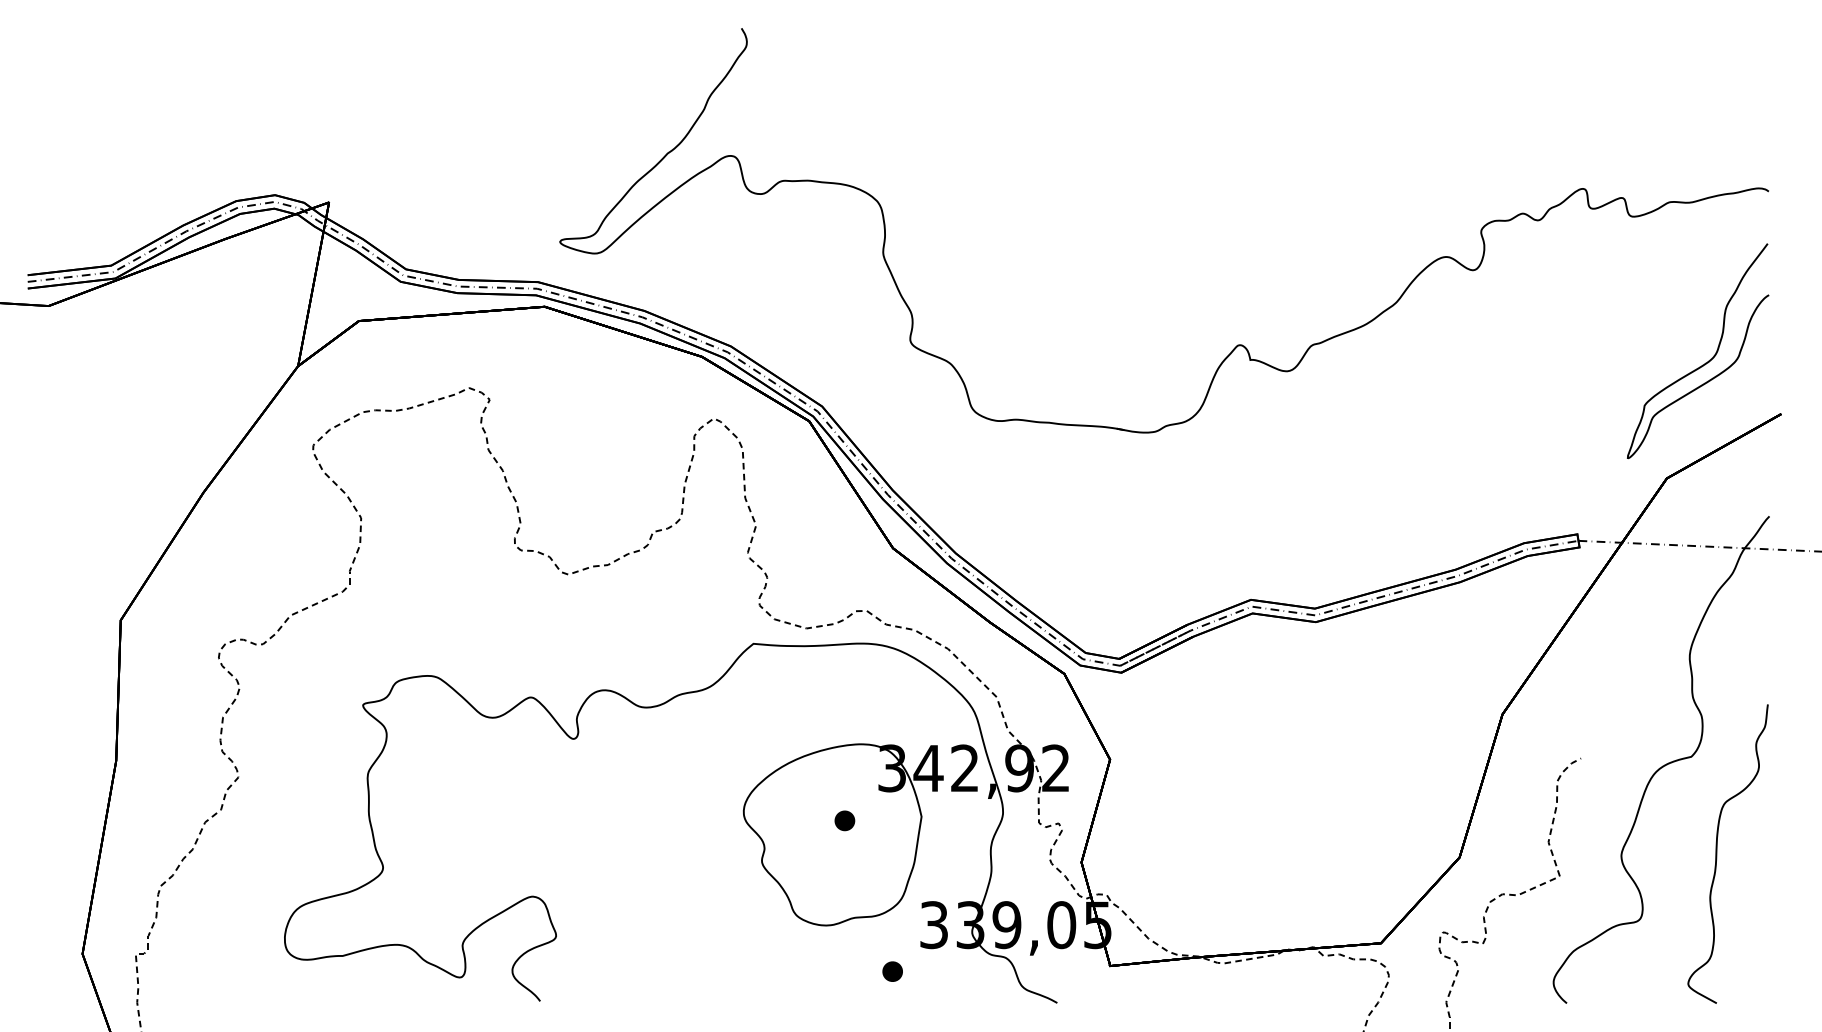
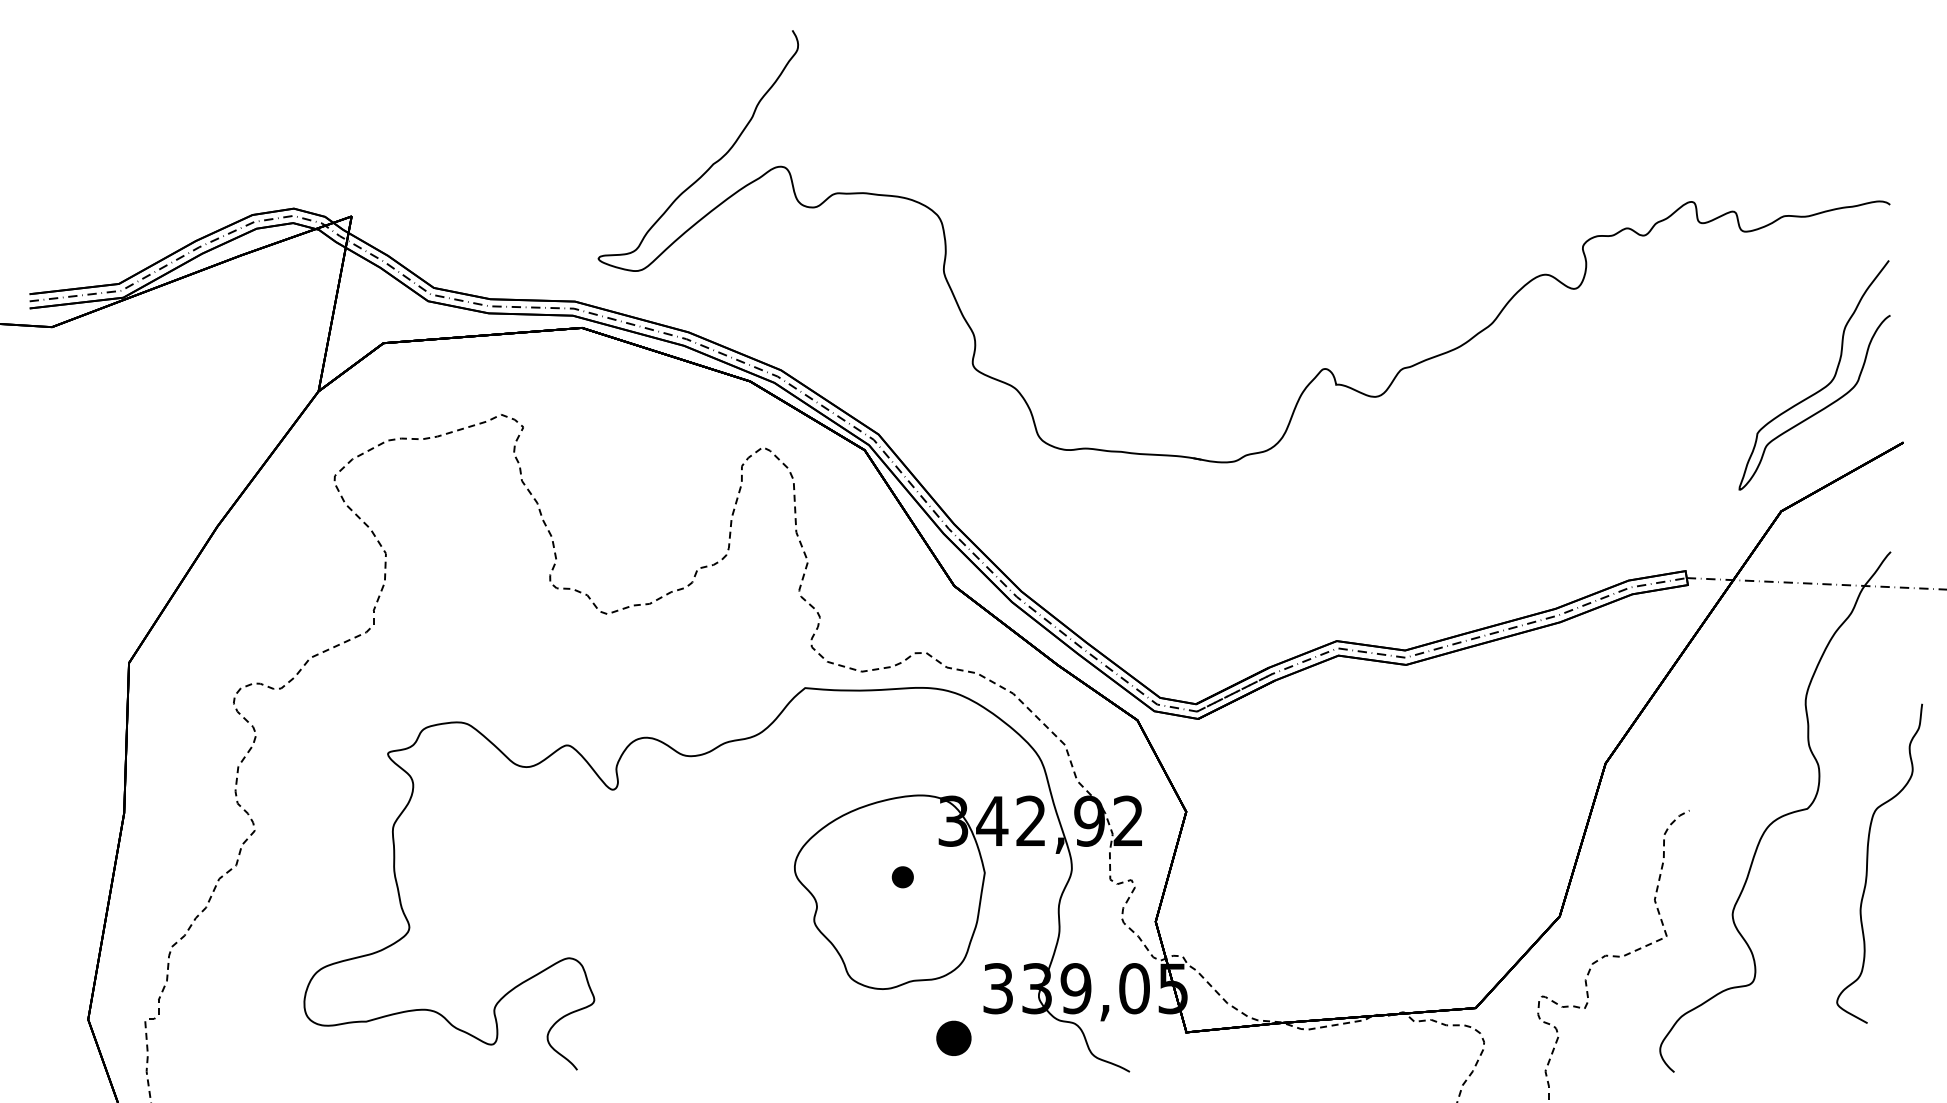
curve: (1717, 851) -> (1868, 861), moved
part: (892, 971) -> (953, 1038), size x1.6

